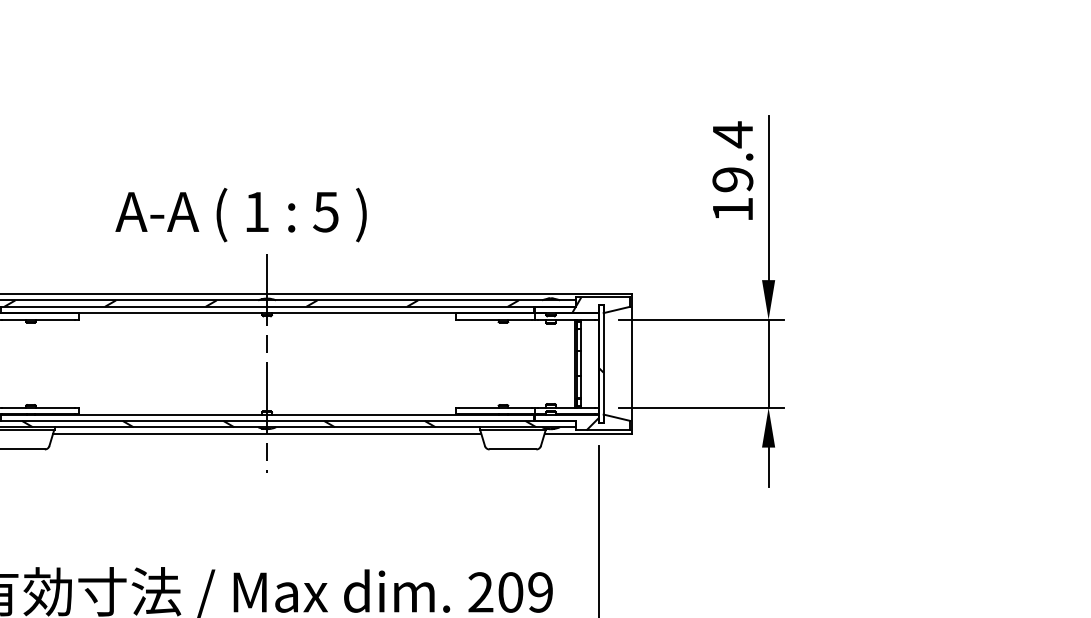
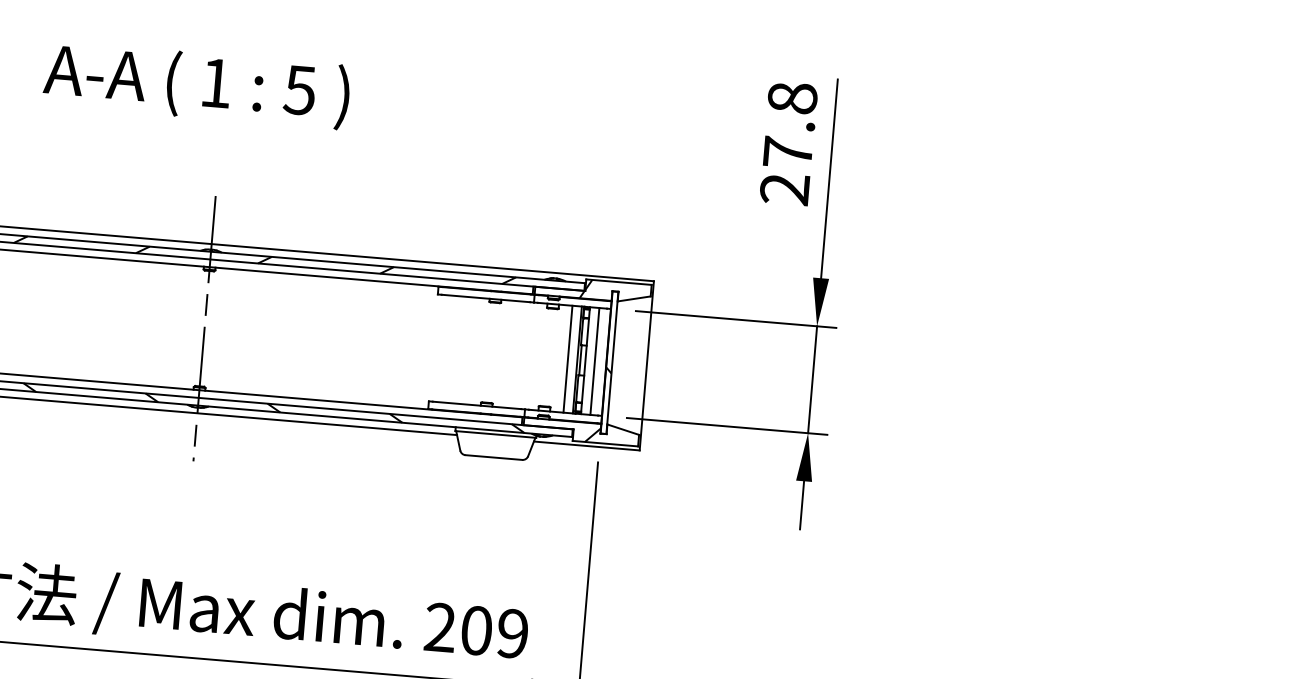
text: (732, 171) -> (788, 142), 19.4 -> 27.8
text: (240, 214) -> (196, 84), moved
line: (566, 363) -> (567, 358), added
line: (589, 363) -> (595, 361), added

